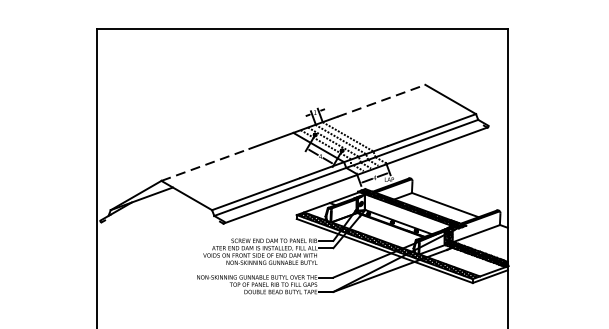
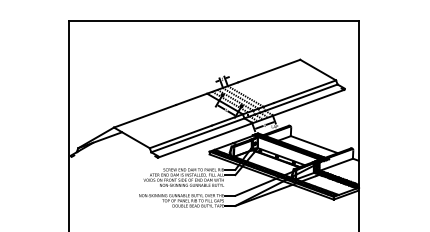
line: (381, 100) -> (269, 70), dashed -> solid
line: (206, 165) -> (145, 116), dashed -> solid

